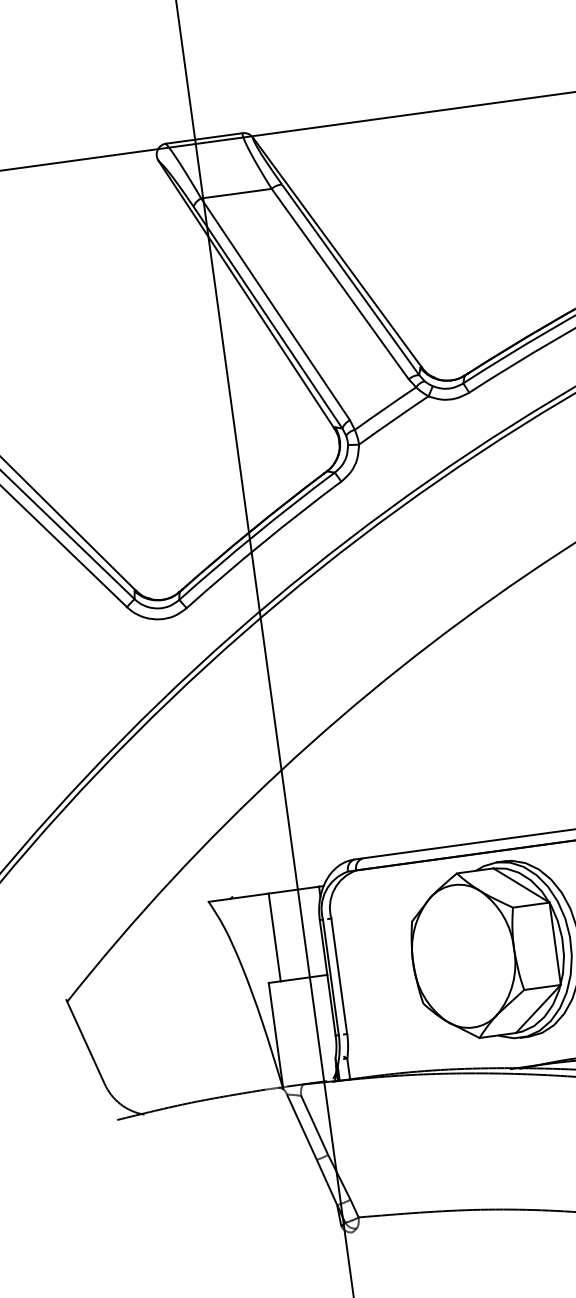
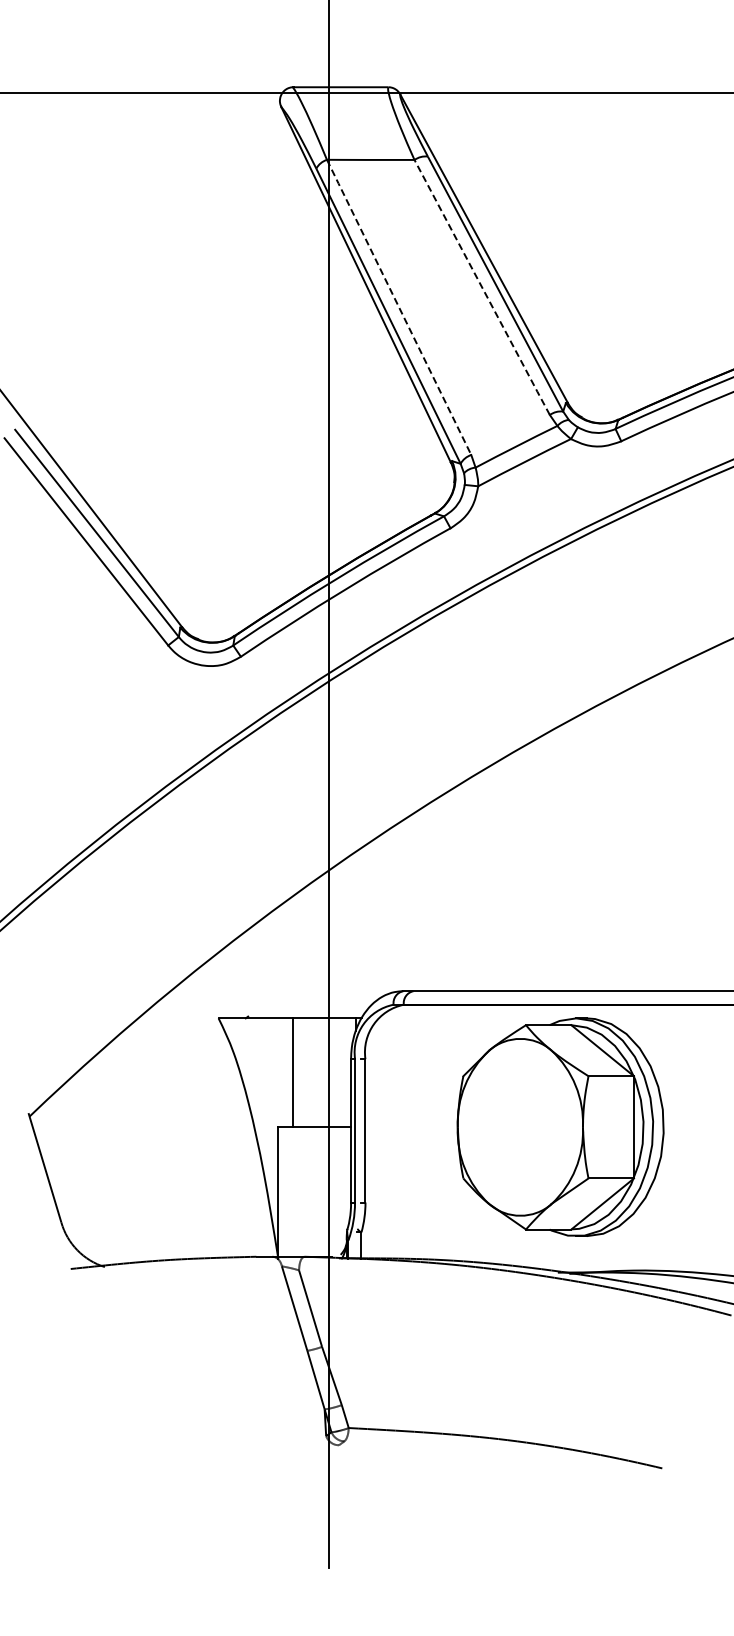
line: (340, 284) -> (482, 288), solid -> dashed
line: (274, 308) -> (398, 306), solid -> dashed

